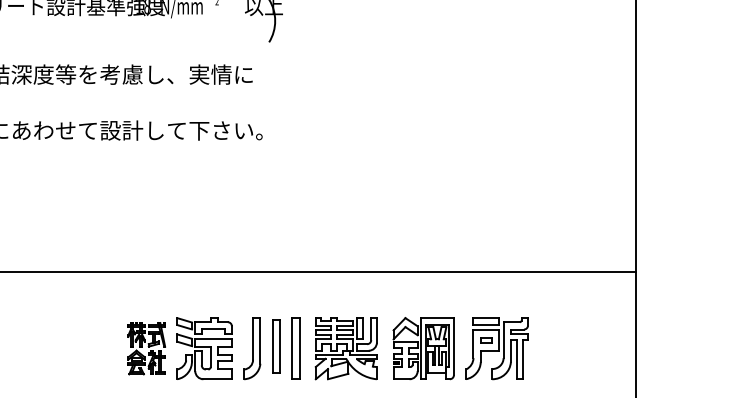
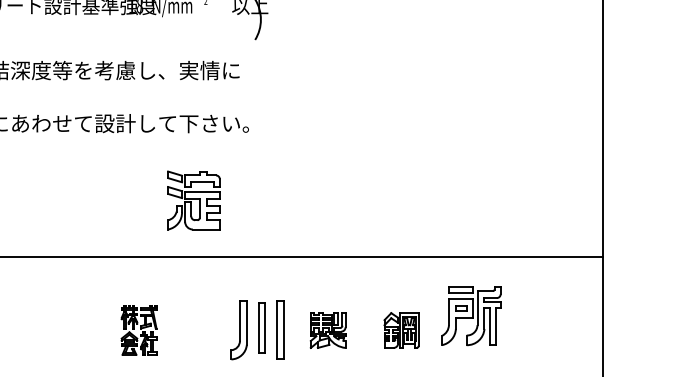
part: (204, 348) -> (193, 200), moved
part: (345, 348) -> (327, 330), size x0.6
part: (423, 348) -> (401, 330), size x0.6
part: (496, 348) -> (470, 316), moved

